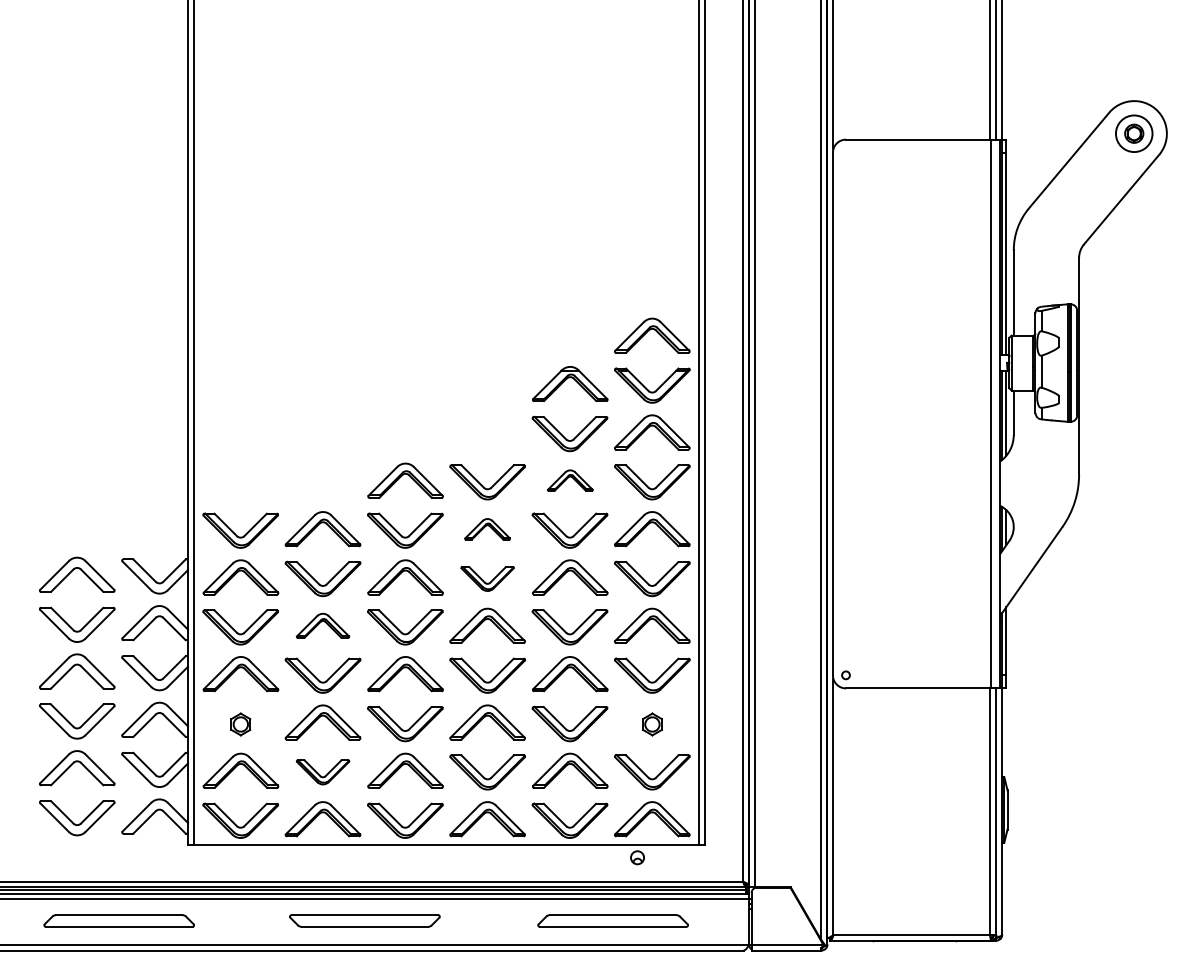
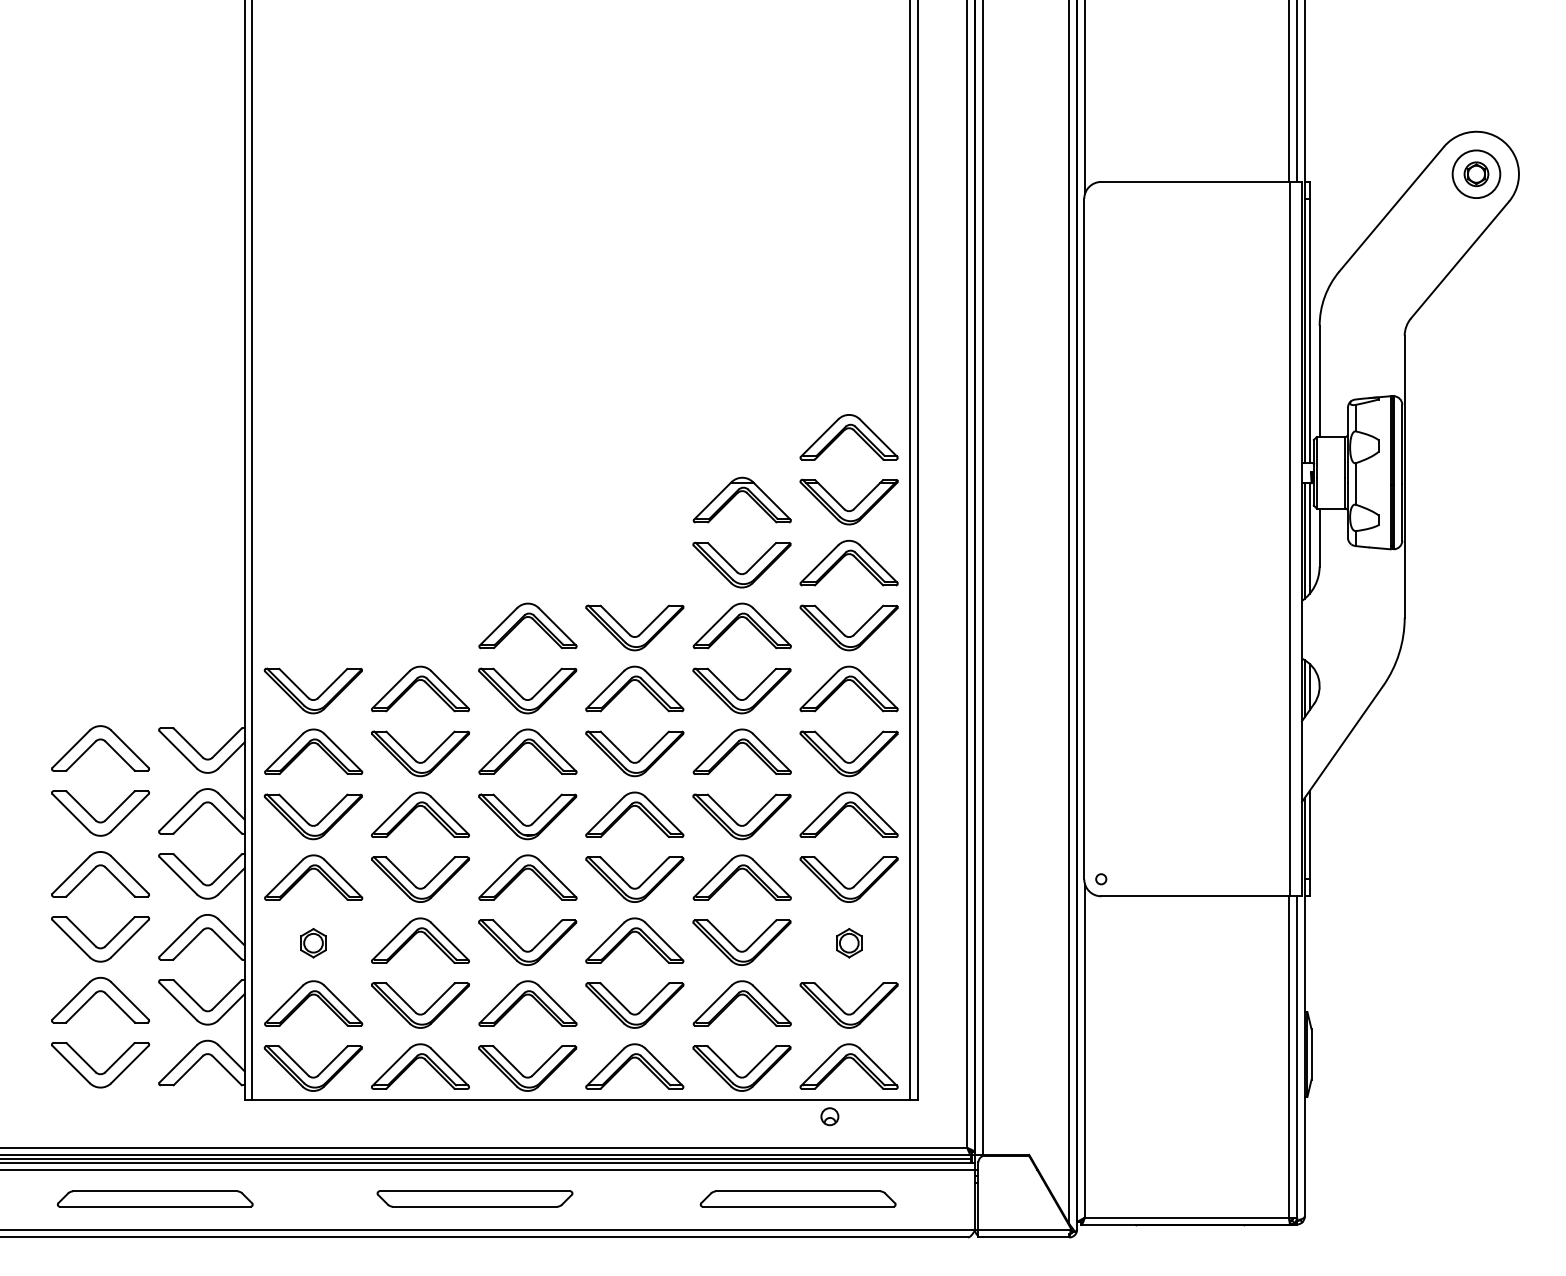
part: (570, 480) -> (742, 625), size x1.67
part: (487, 529) -> (634, 689), size x1.67
part: (487, 578) -> (634, 753), size x1.43
part: (322, 625) -> (419, 814), size x1.43
part: (322, 772) -> (419, 1005), size x1.43

